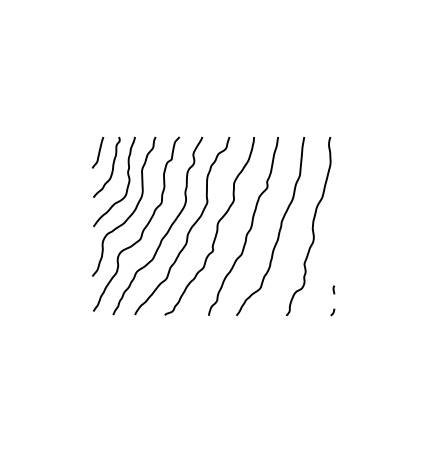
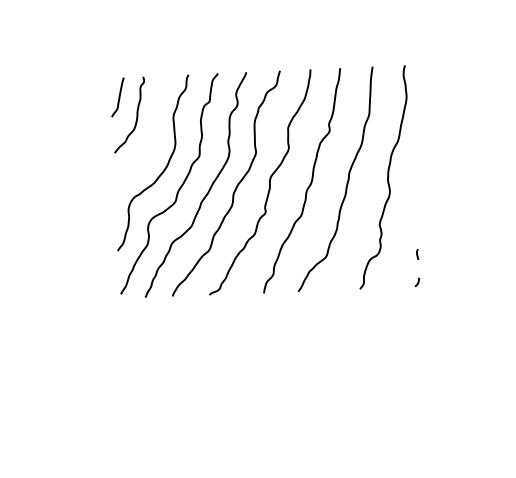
curve: (127, 184) -> (156, 135), removed

